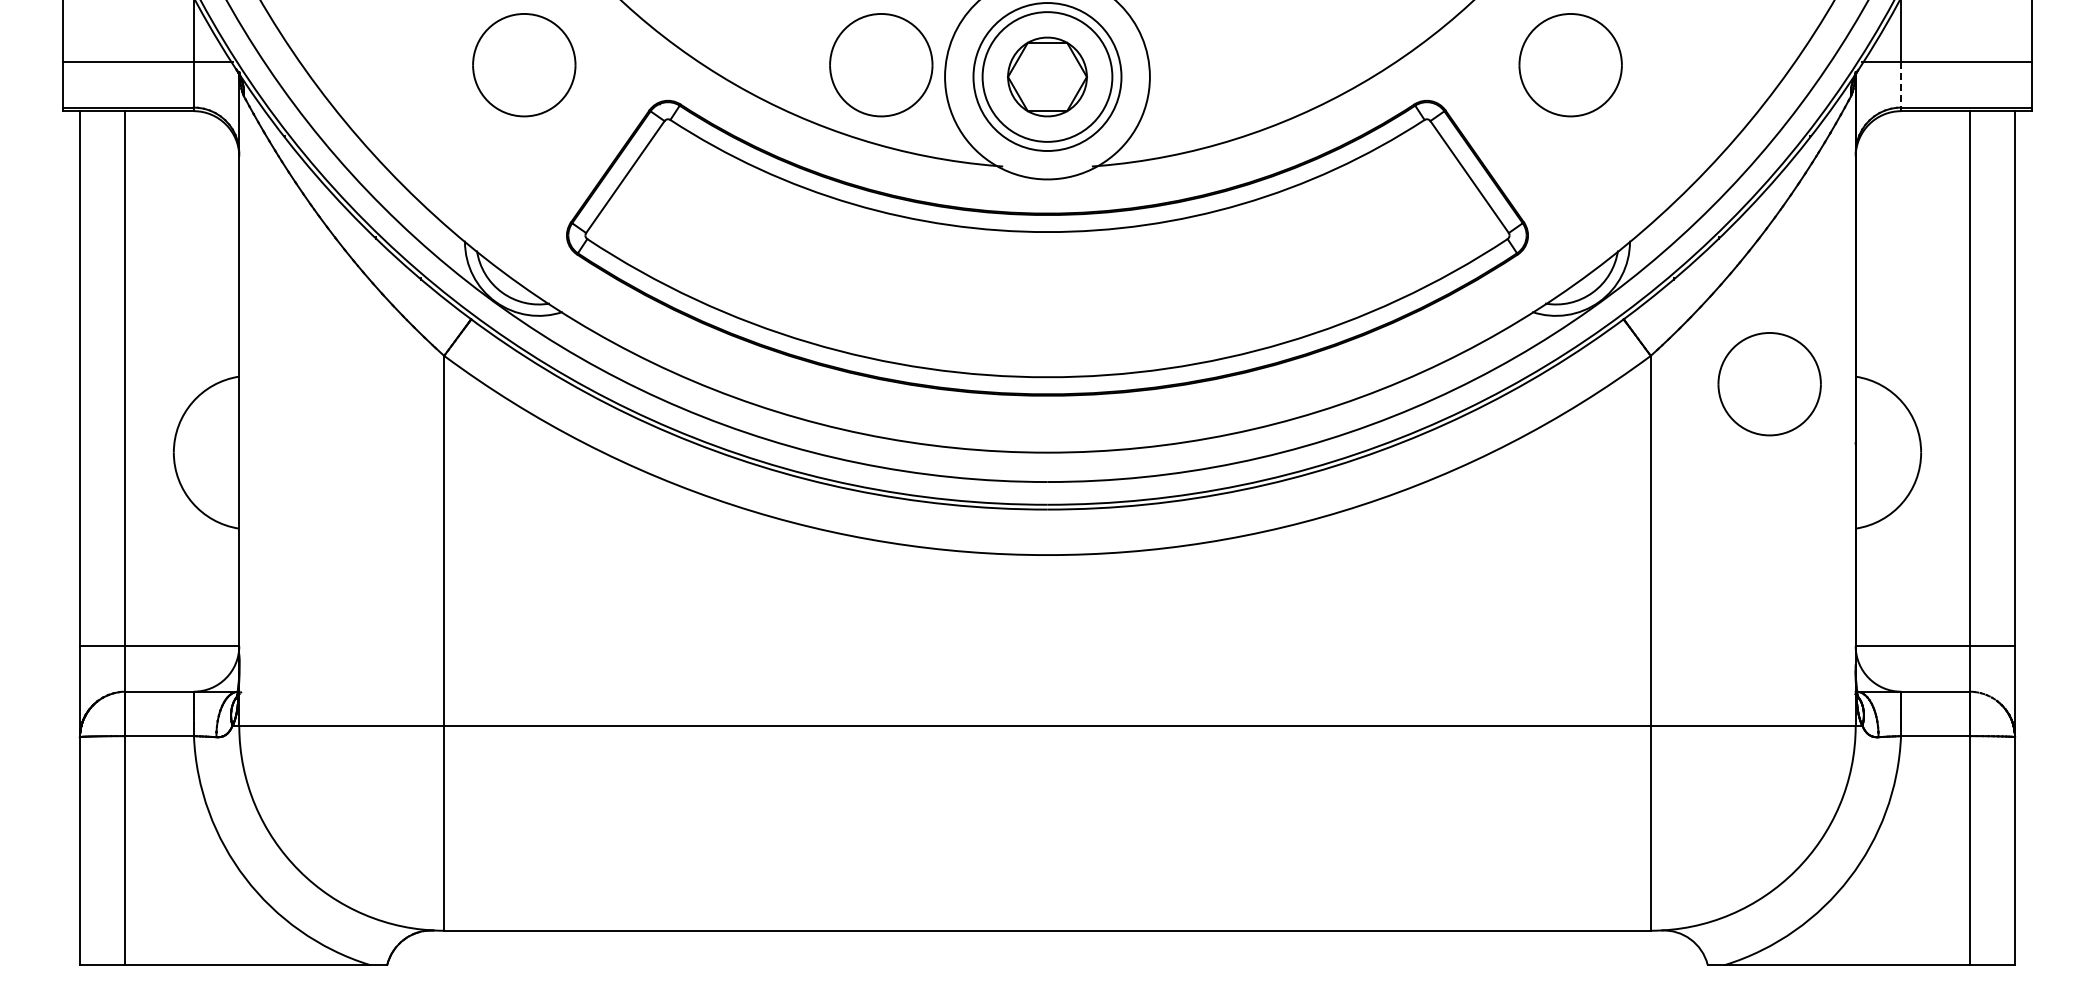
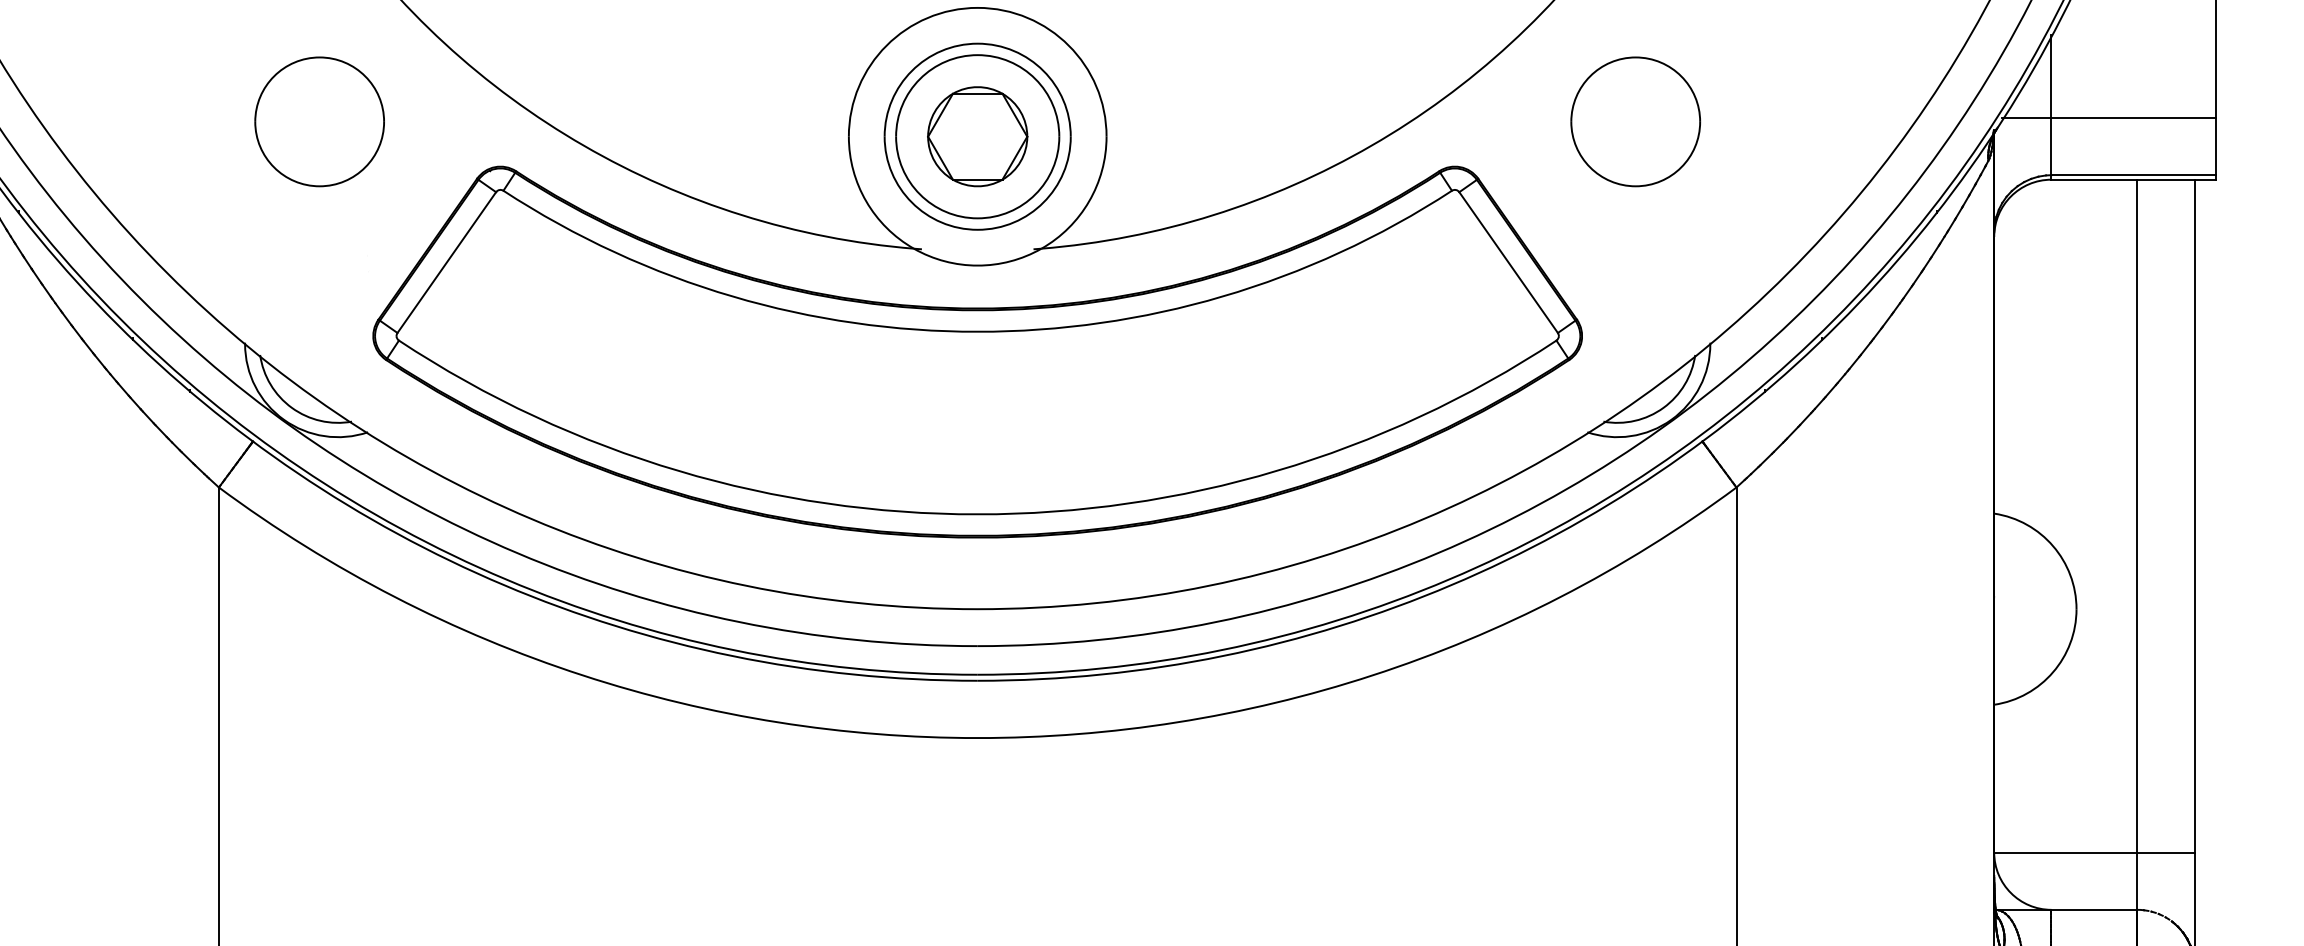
part: (881, 65) -> (768, 122), removed
line: (1901, 84) -> (2051, 146), dashed -> solid
part: (1769, 384) -> (1885, 523), removed

